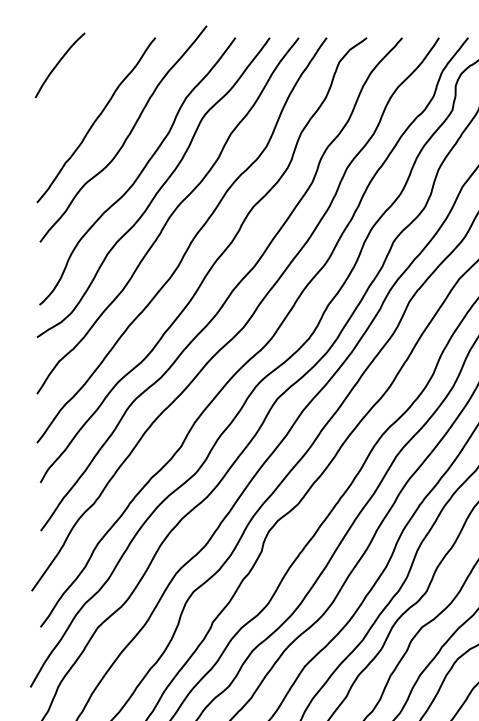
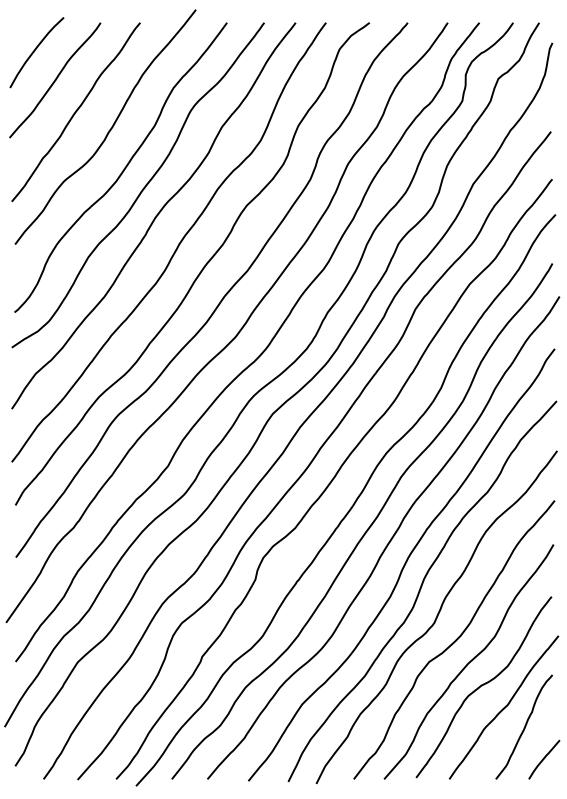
curve: (77, 91) -> (55, 80), added

